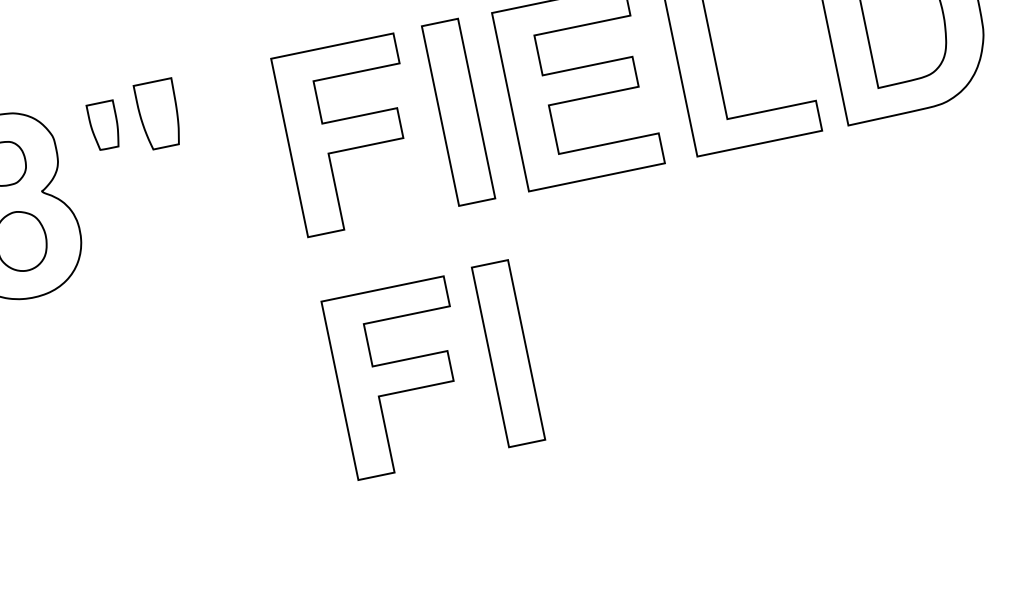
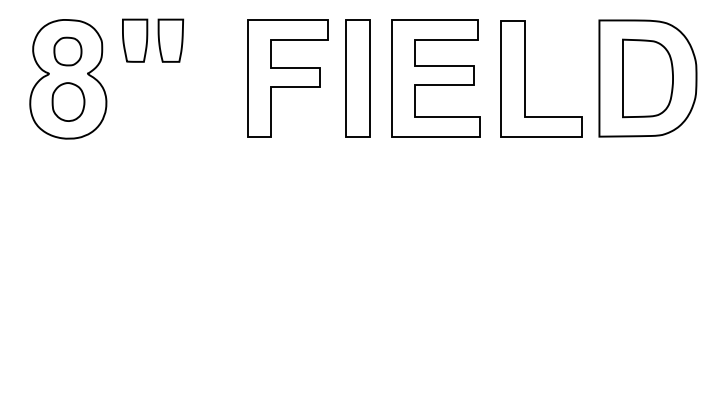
part: (104, 125) -> (135, 40), size x1.43
part: (508, 354) -> (357, 235), removed
part: (400, 378) -> (287, 236), removed

